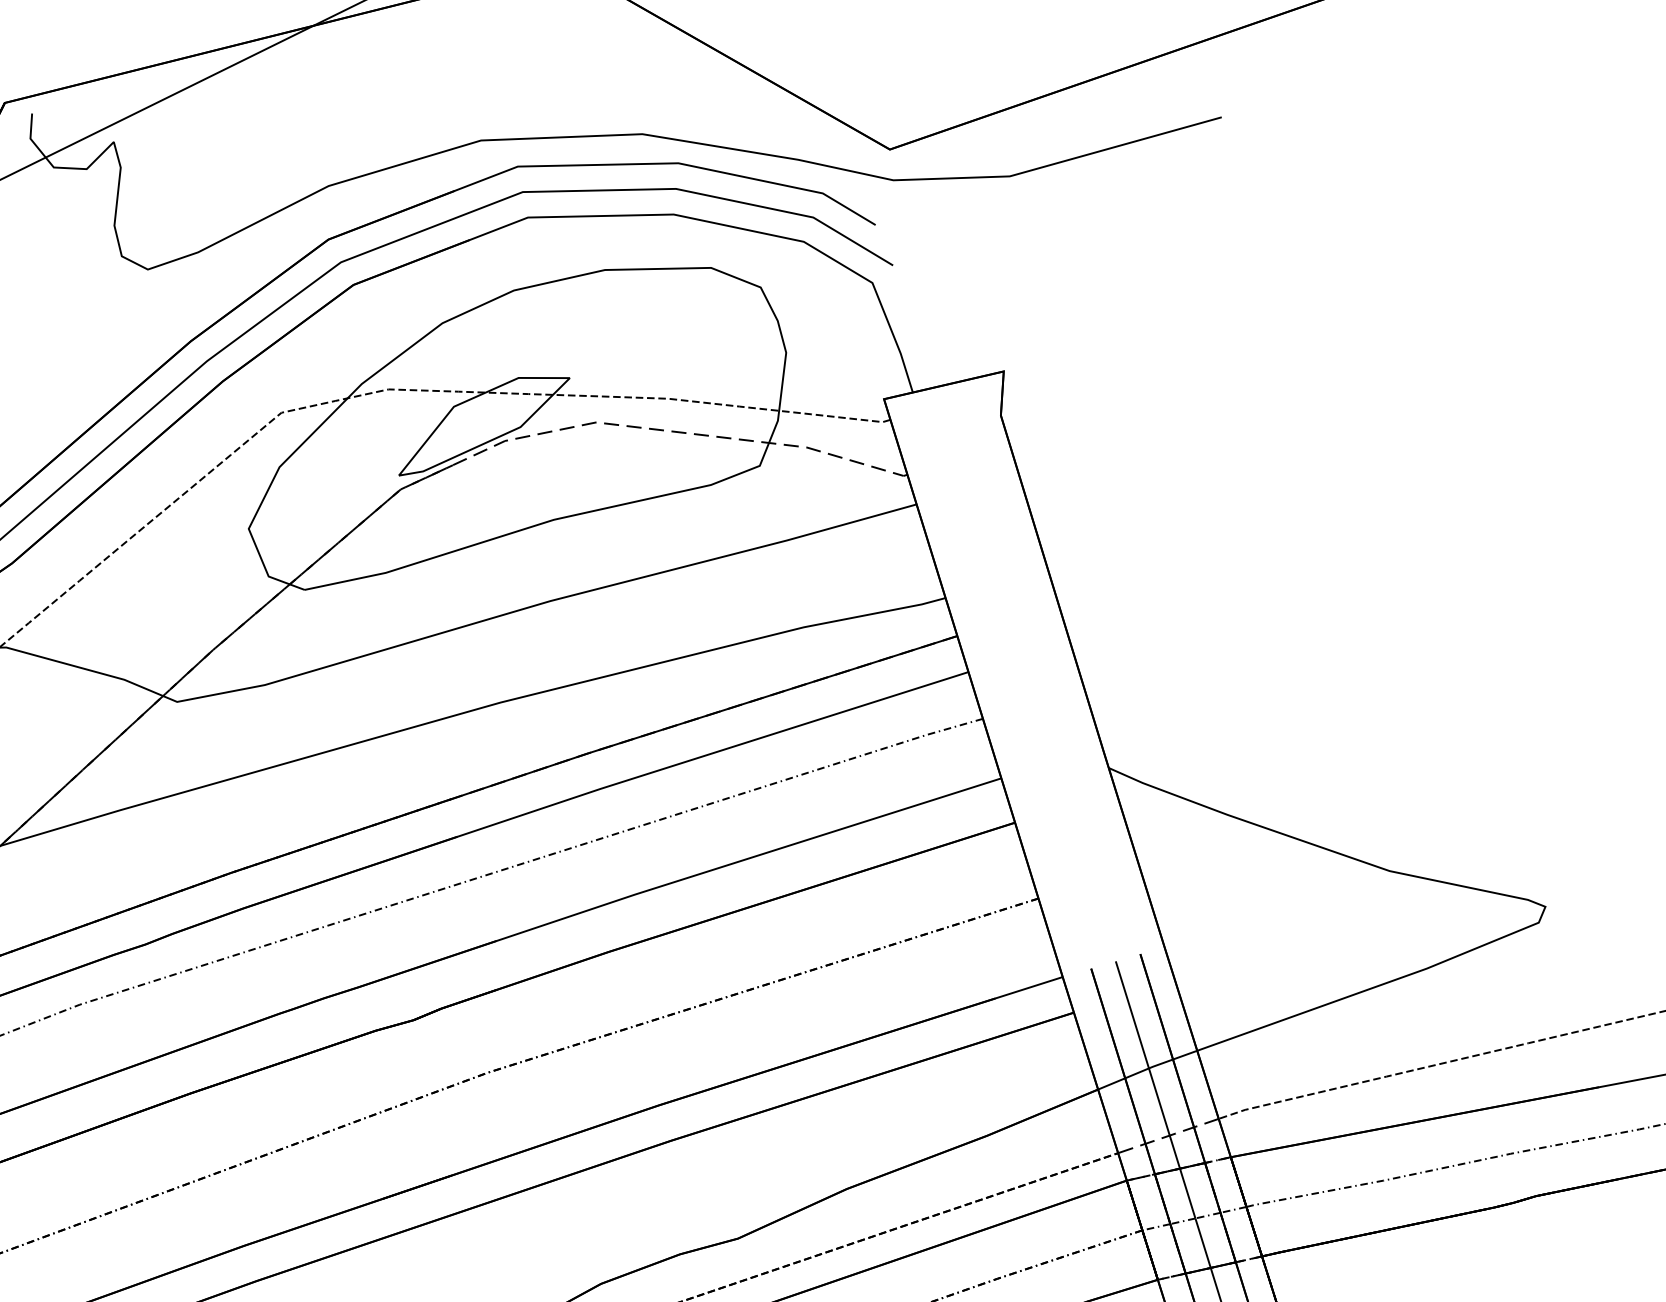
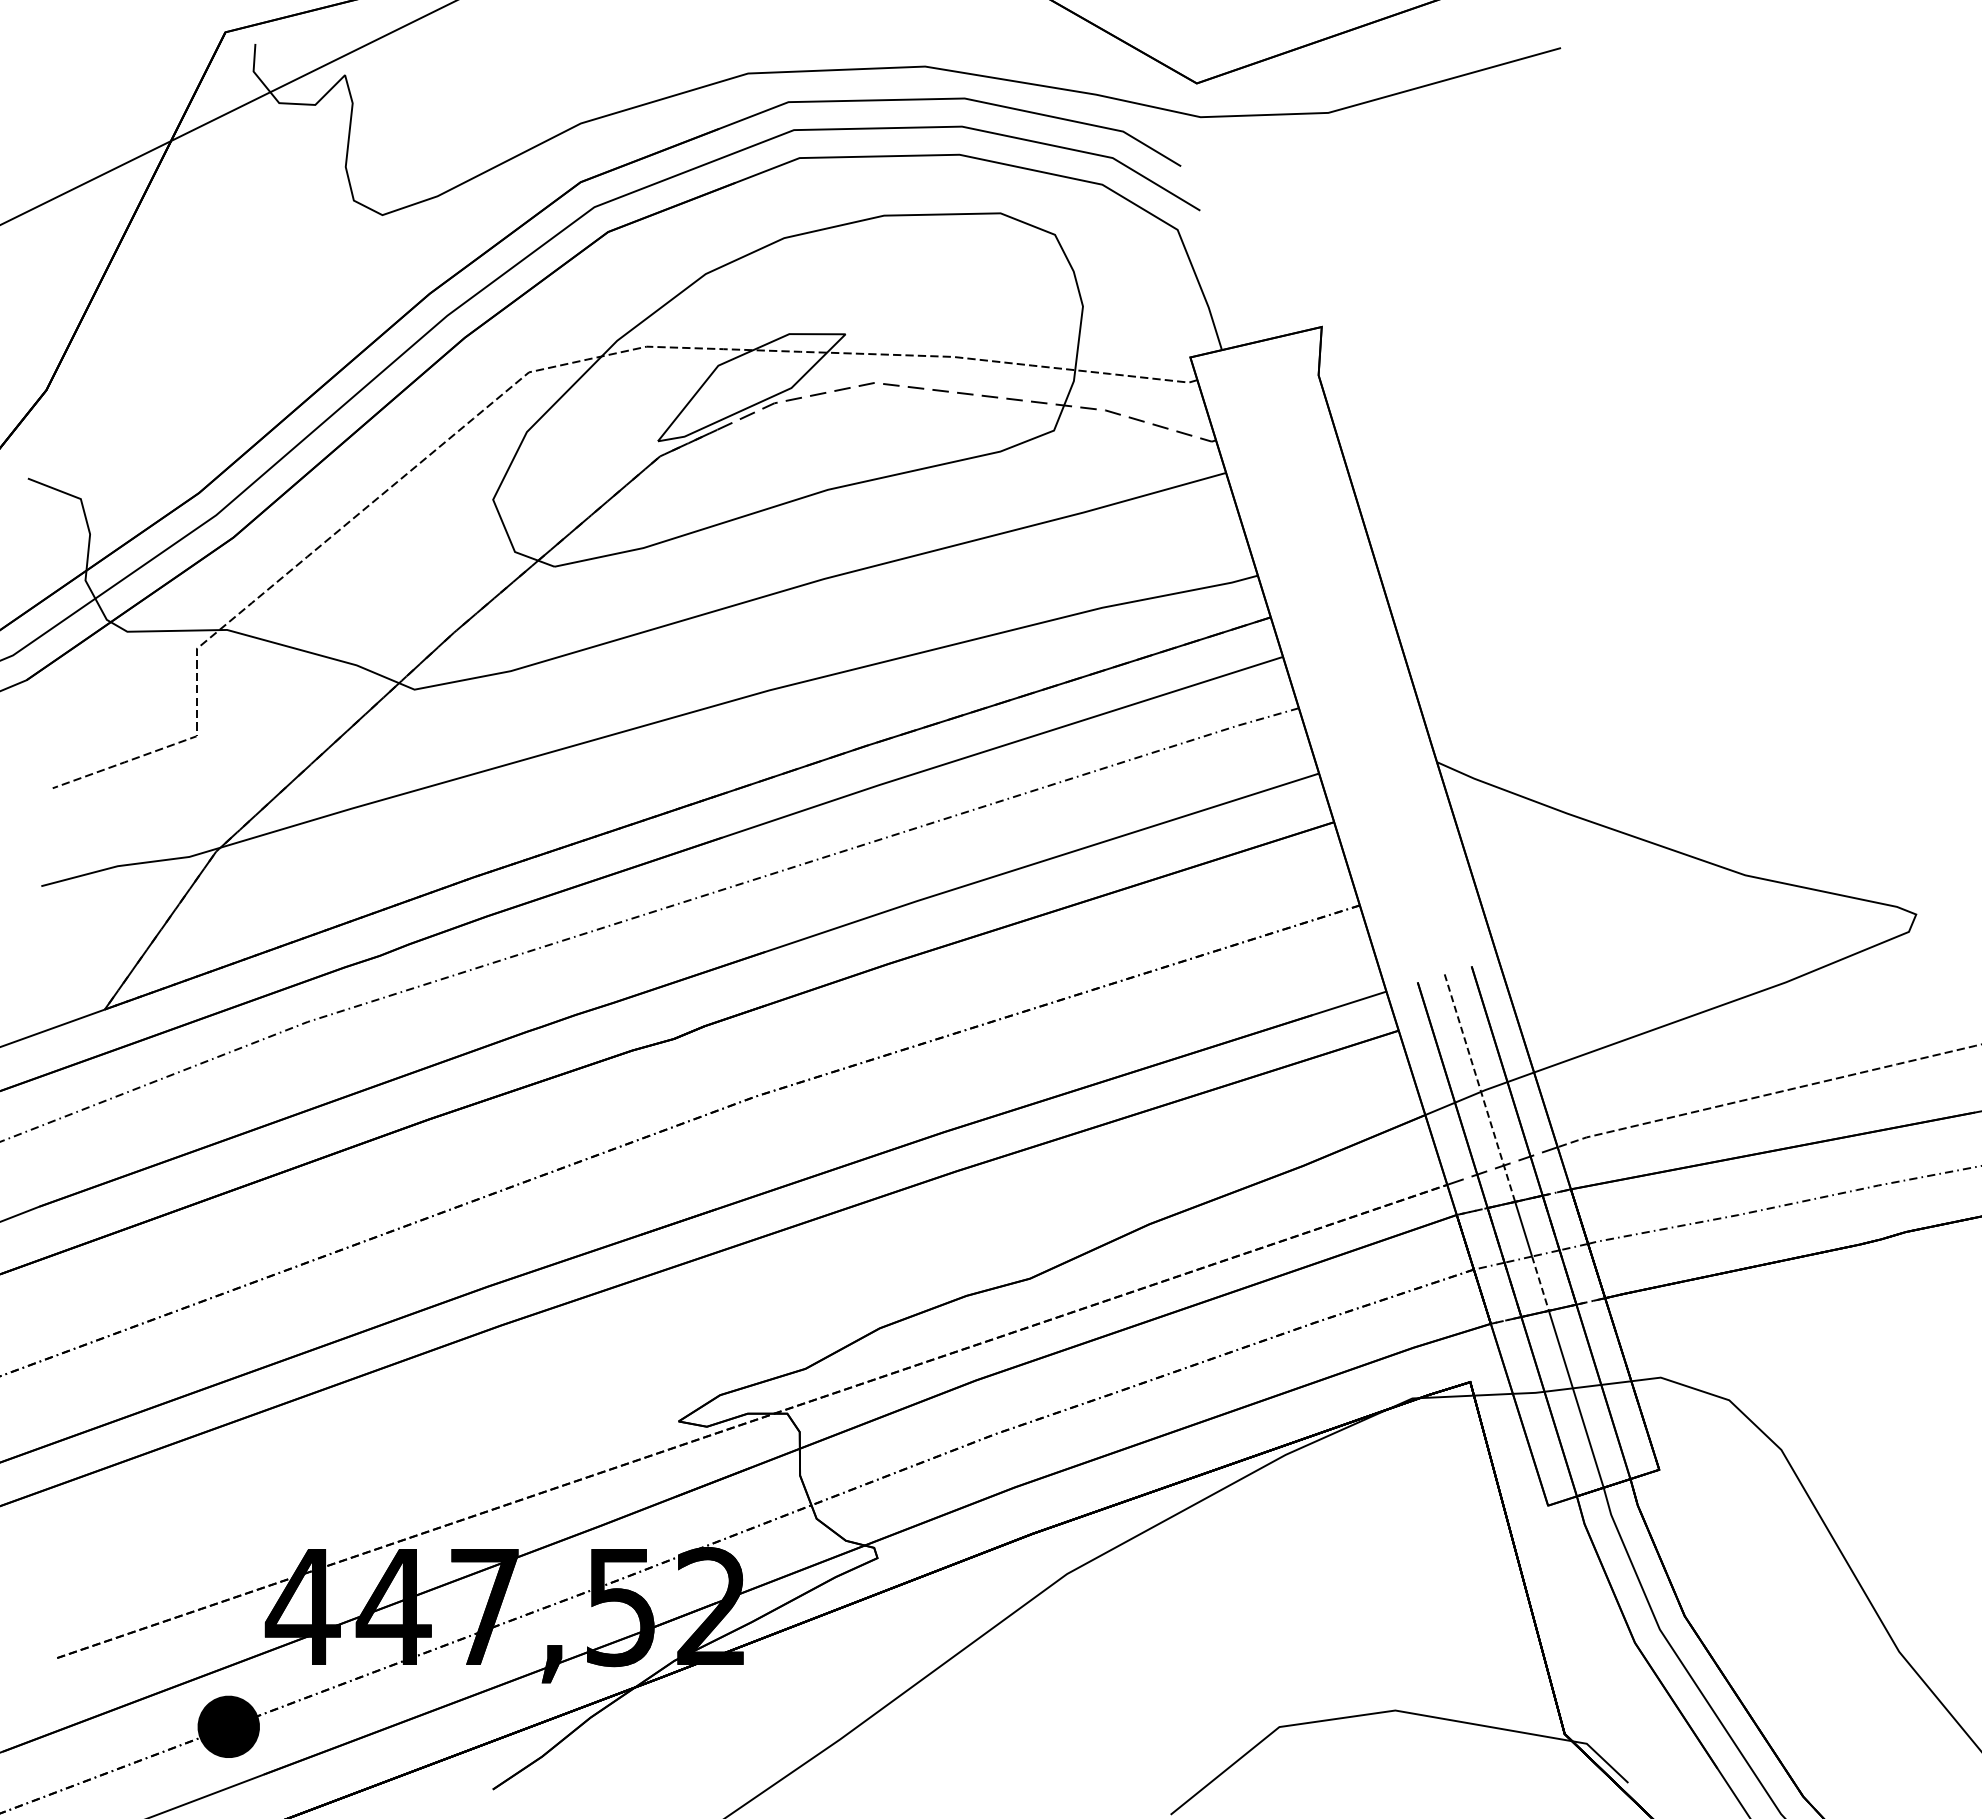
line: (1148, 1065) -> (1480, 1088), solid -> dashed
line: (1203, 1243) -> (1540, 1284), solid -> dashed

